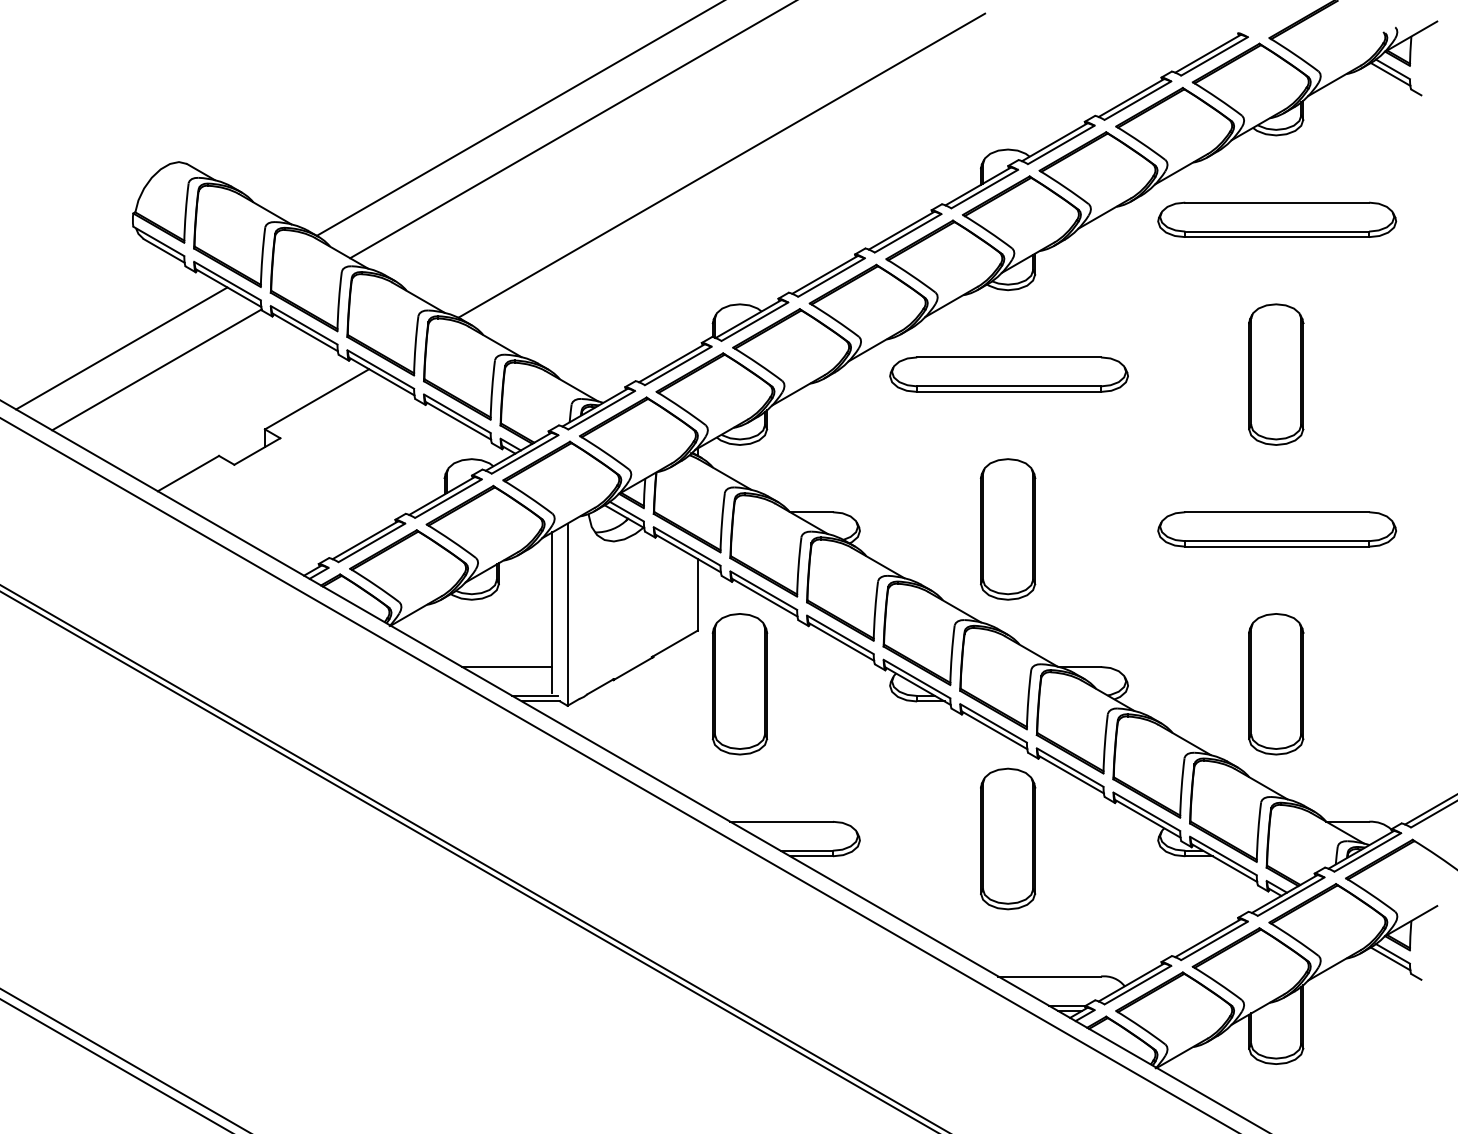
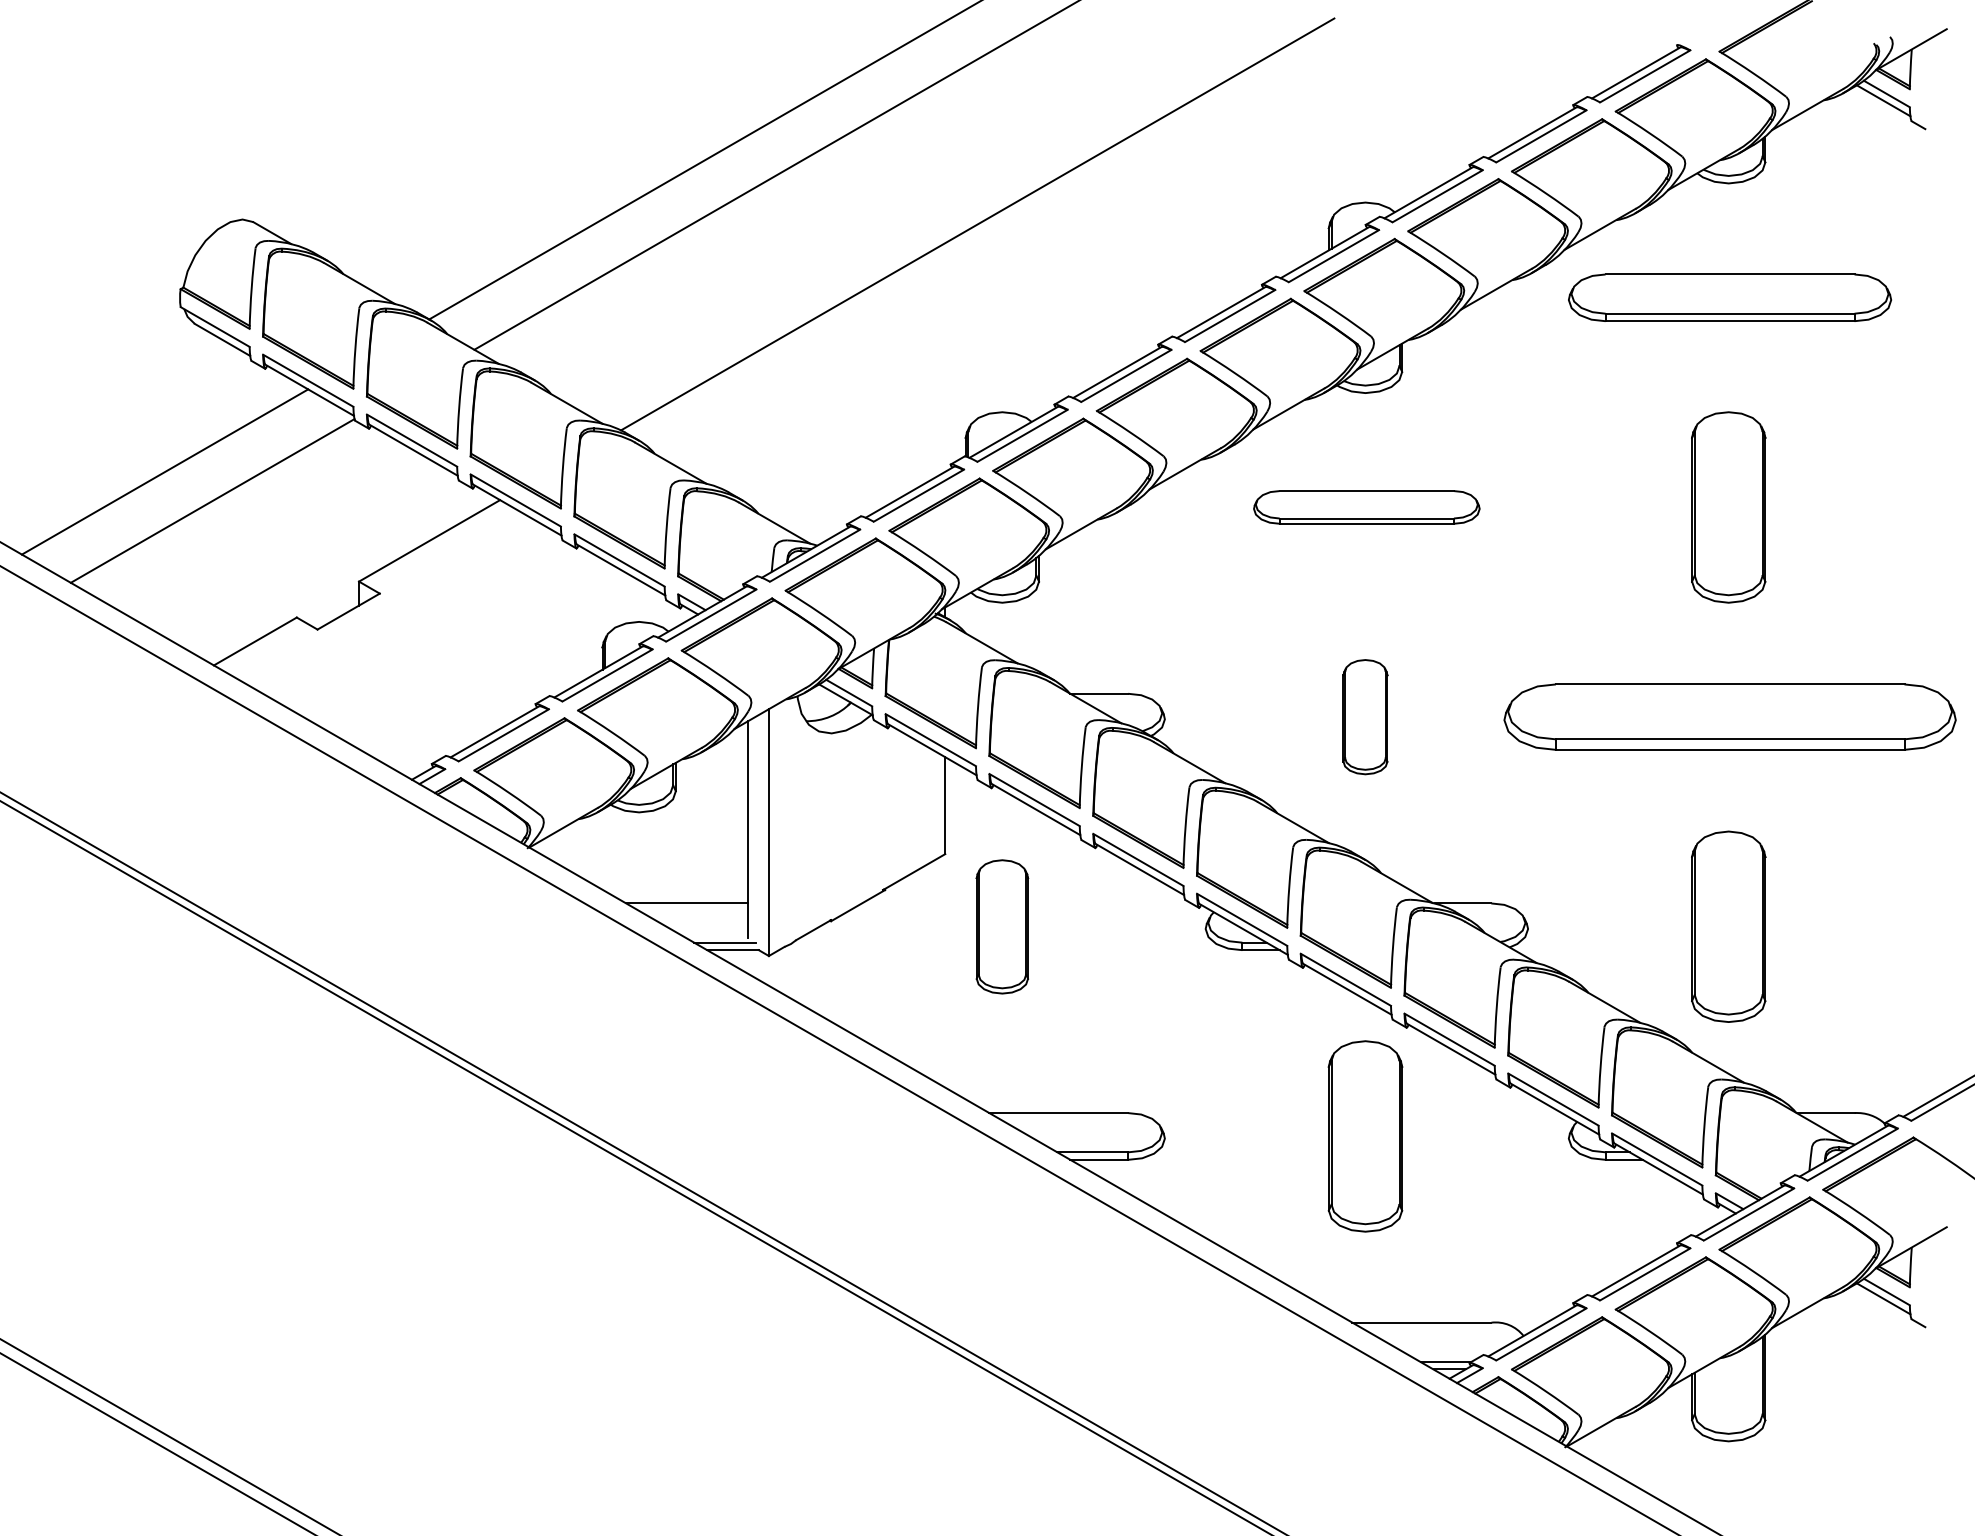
part: (1008, 374) -> (1366, 507), size x0.7
part: (1007, 529) -> (1364, 717), size x0.6
part: (1276, 529) -> (1729, 717), size x1.4
part: (739, 684) -> (1001, 927), size x0.7

